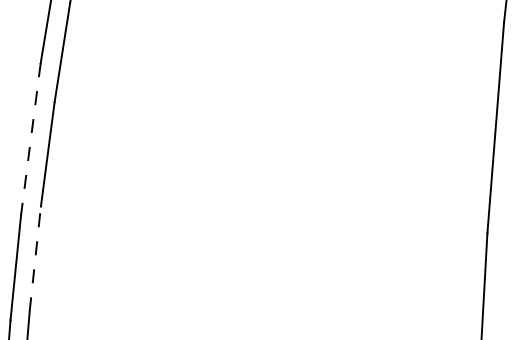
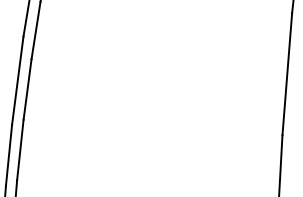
line: (30, 140) -> (17, 81), dashed -> solid
line: (35, 259) -> (20, 150), dashed -> solid

